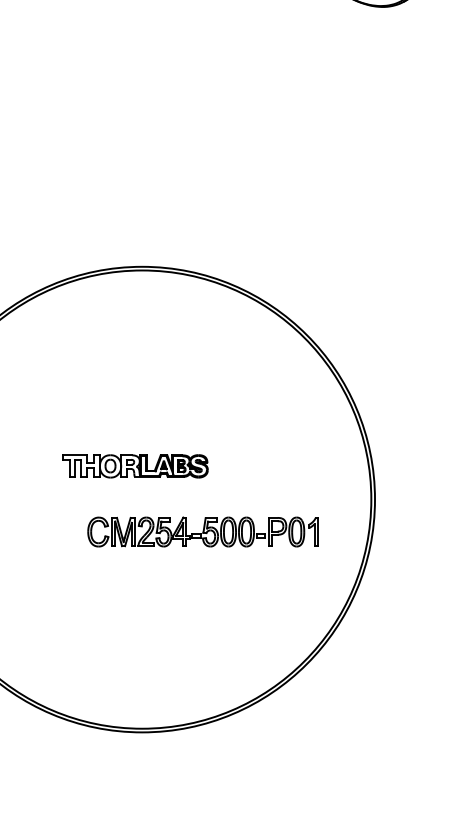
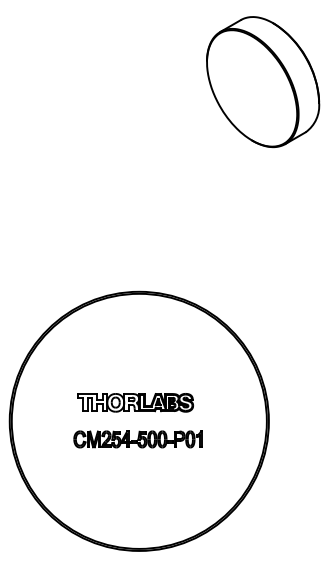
part: (135, 465) -> (135, 402), size x1.43
part: (201, 532) -> (137, 439), moved

